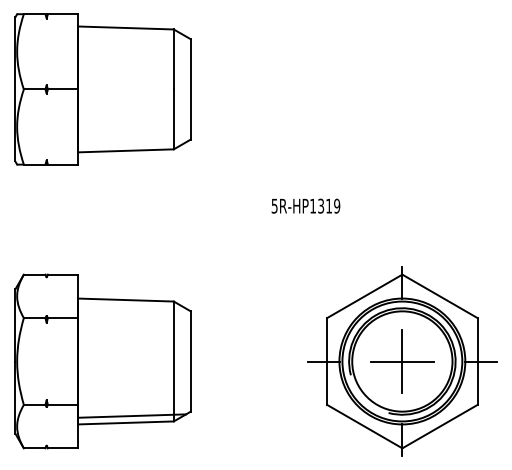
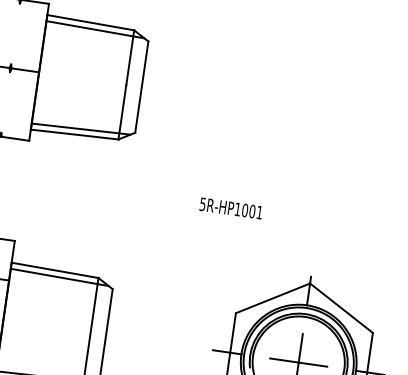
line: (132, 34) -> (95, 29), added
line: (132, 143) -> (81, 128), added
text: (329, 205) -> (252, 211), 5R-HP1319 -> 5R-HP1001
line: (132, 306) -> (60, 277), added

